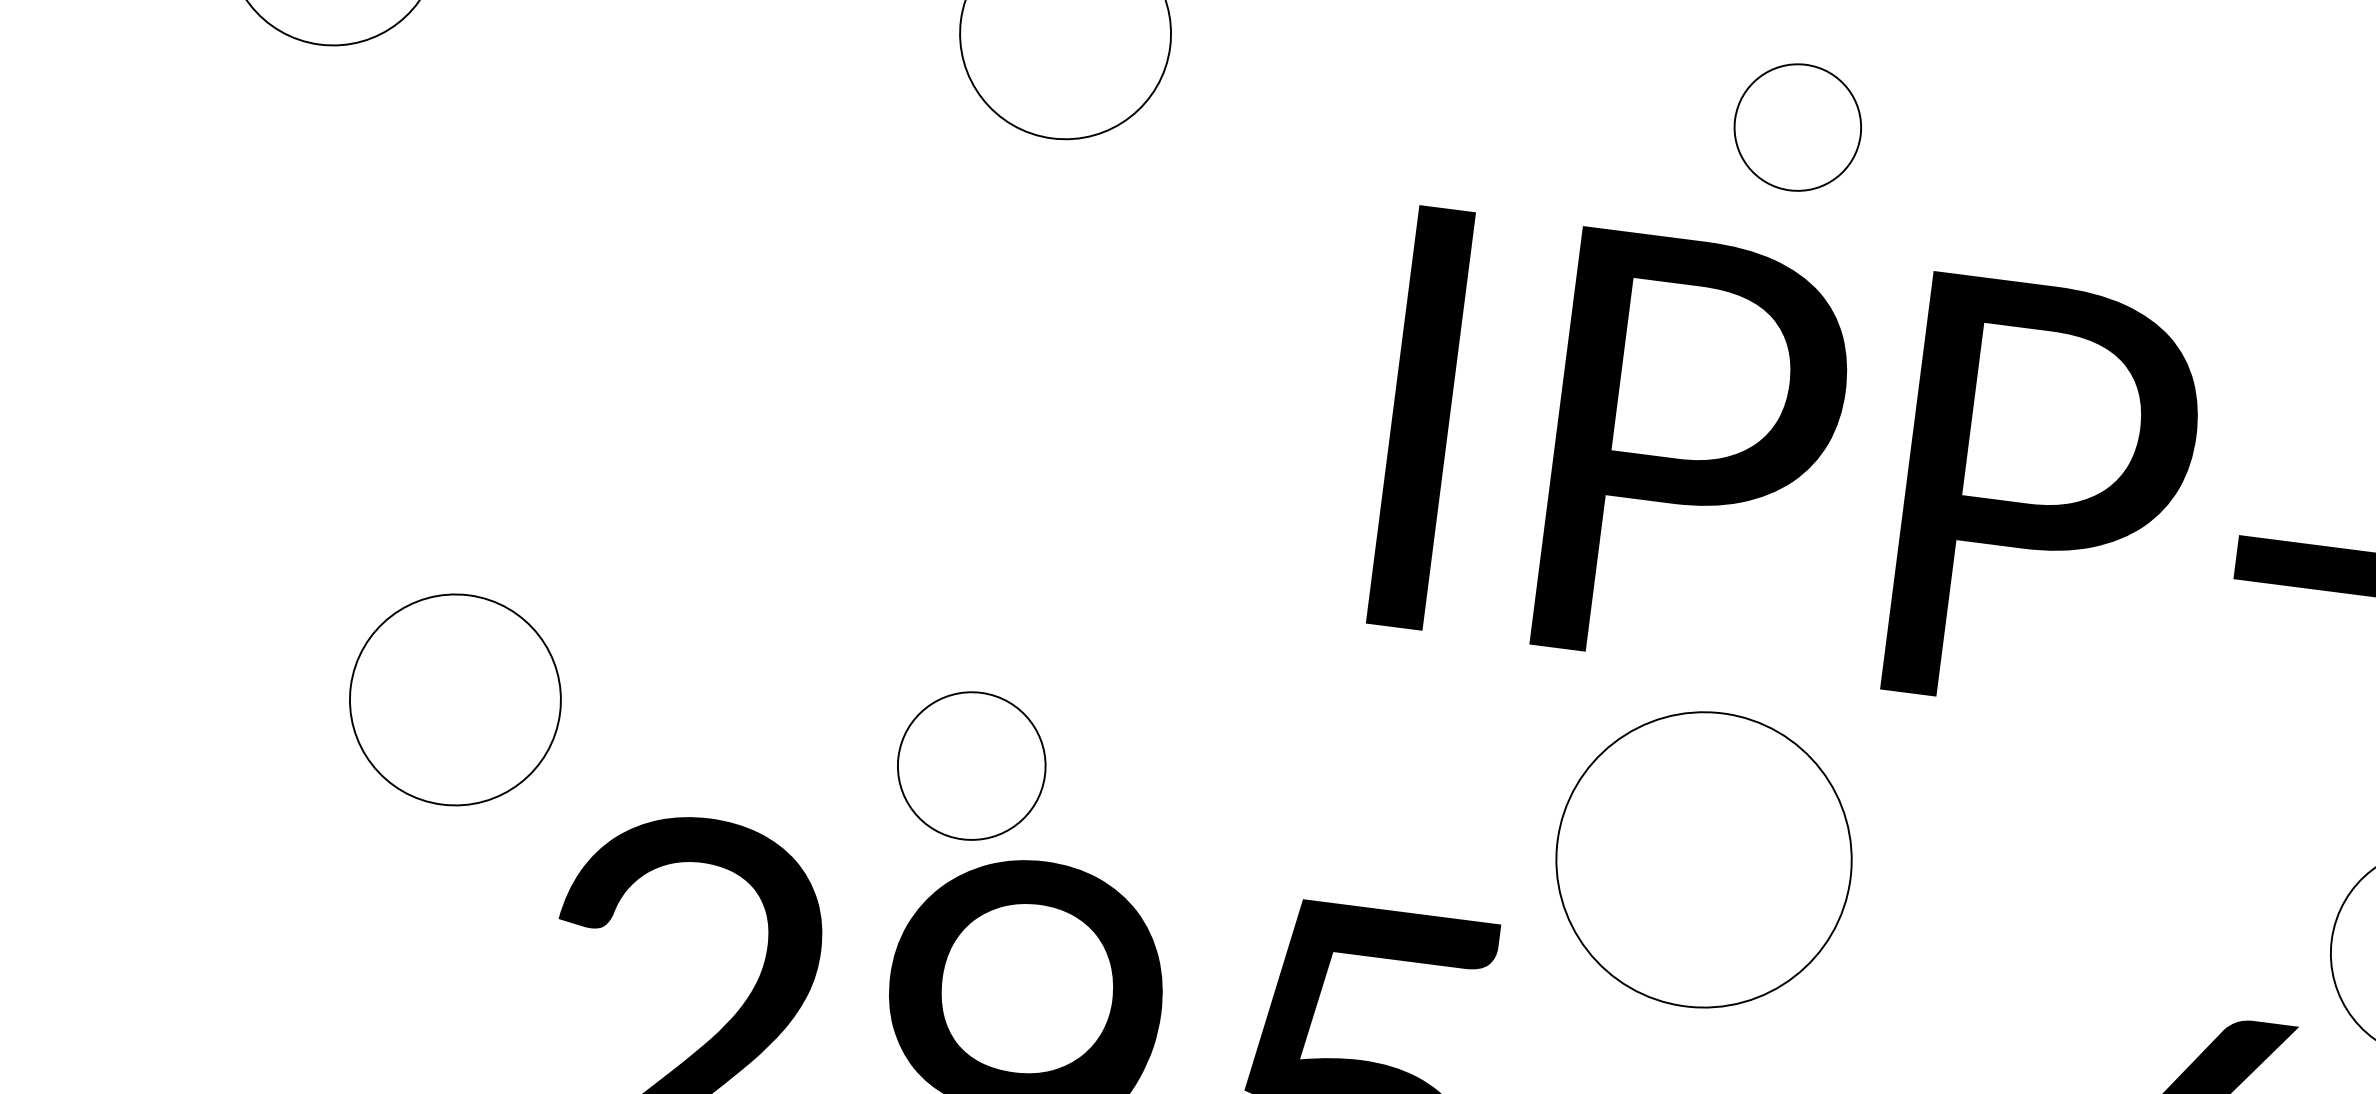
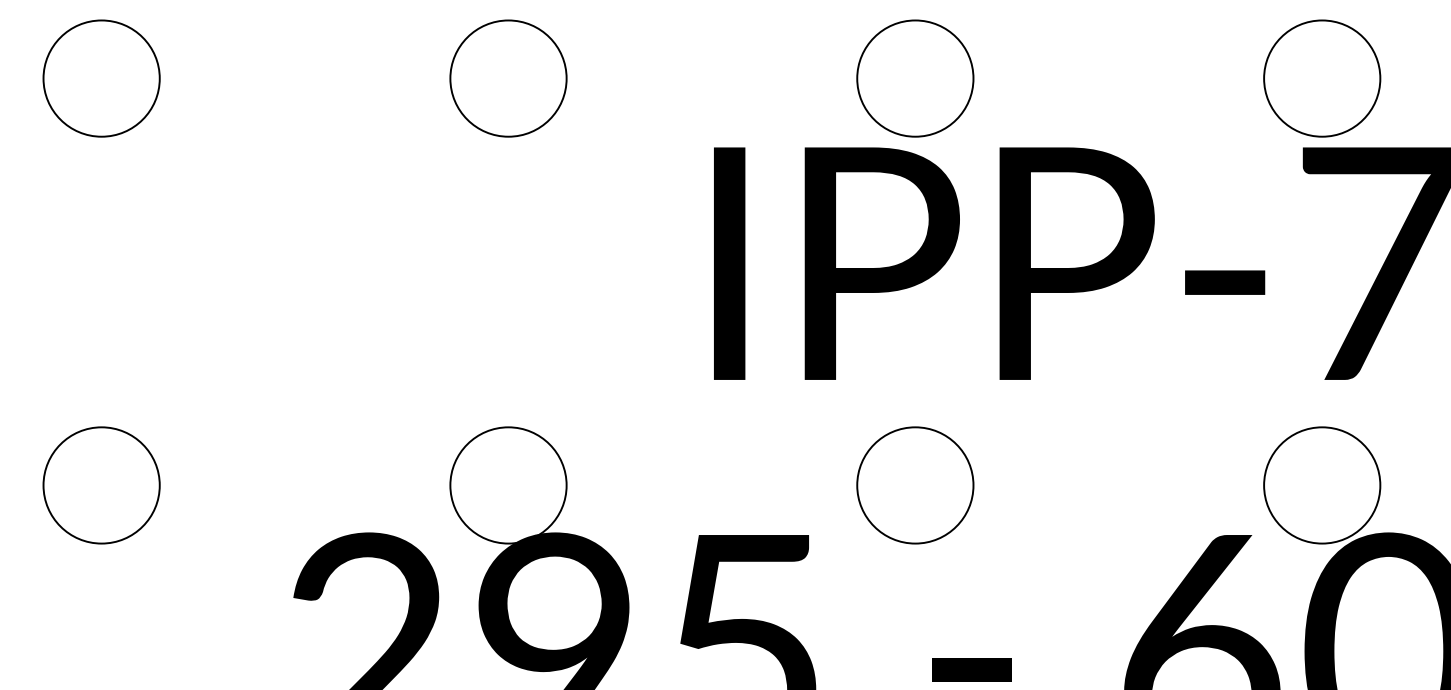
circle: (1798, 127) -> (915, 78), size x1.67
circle: (455, 699) -> (101, 485), moved
circle: (971, 766) -> (508, 485), size x1.43
circle: (1704, 860) -> (915, 485), size x0.71

